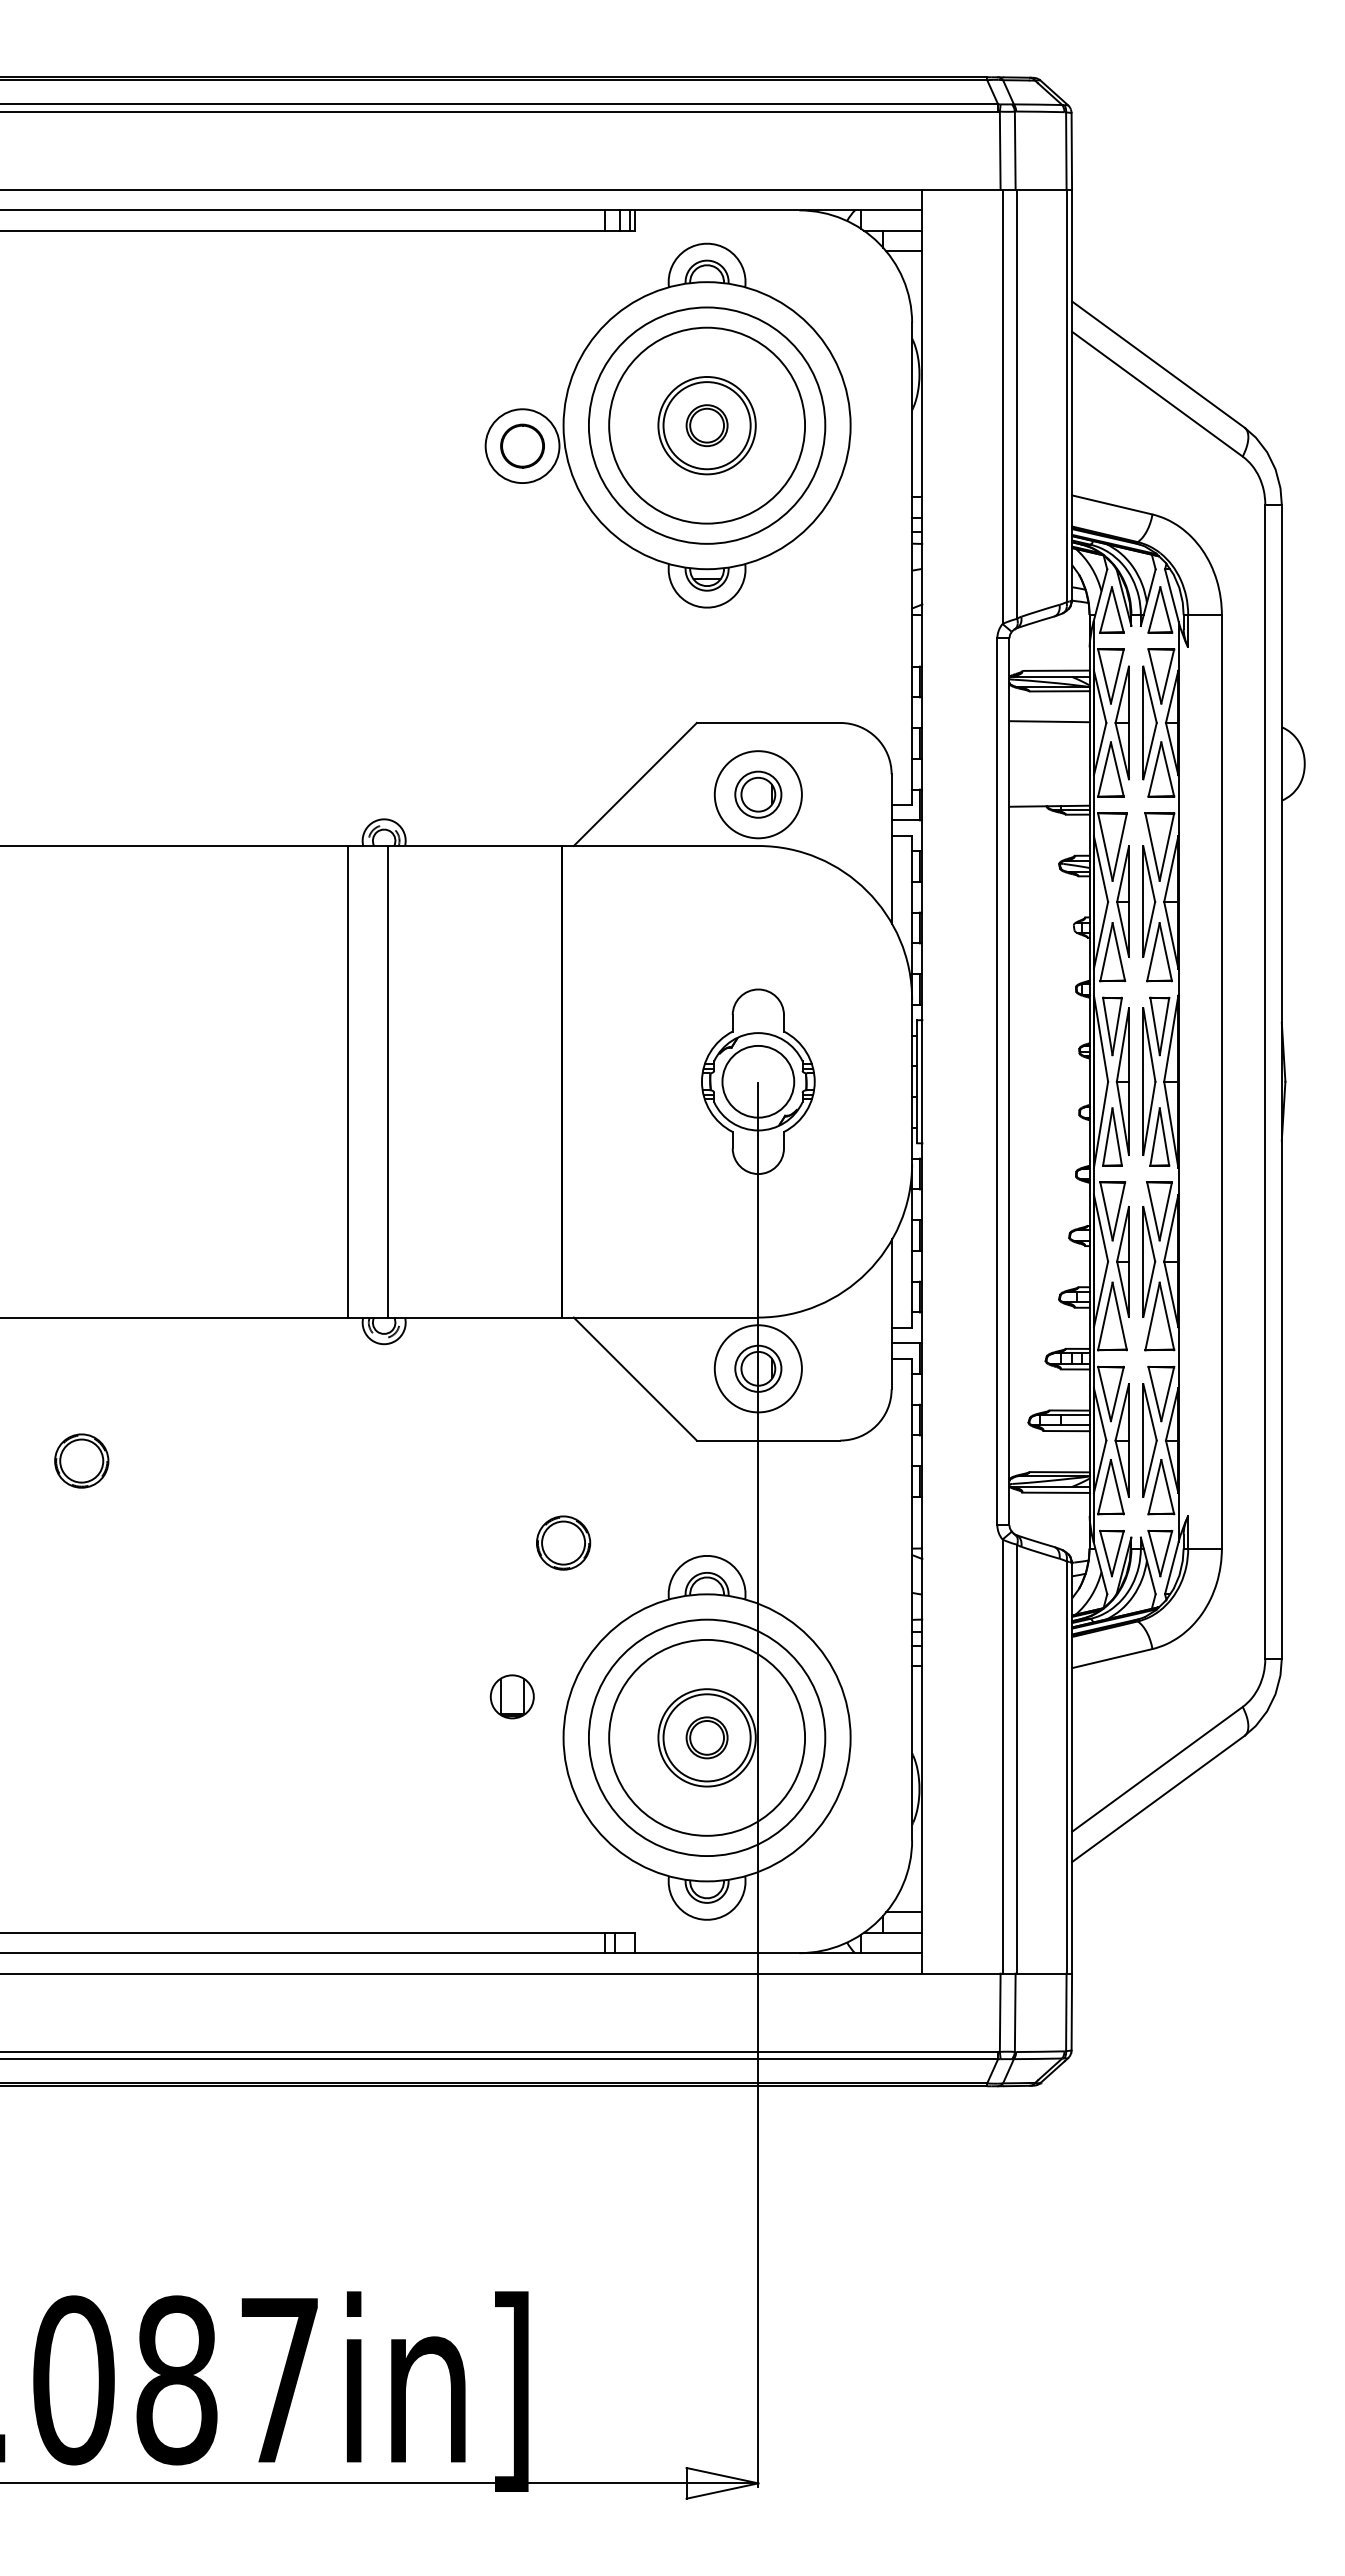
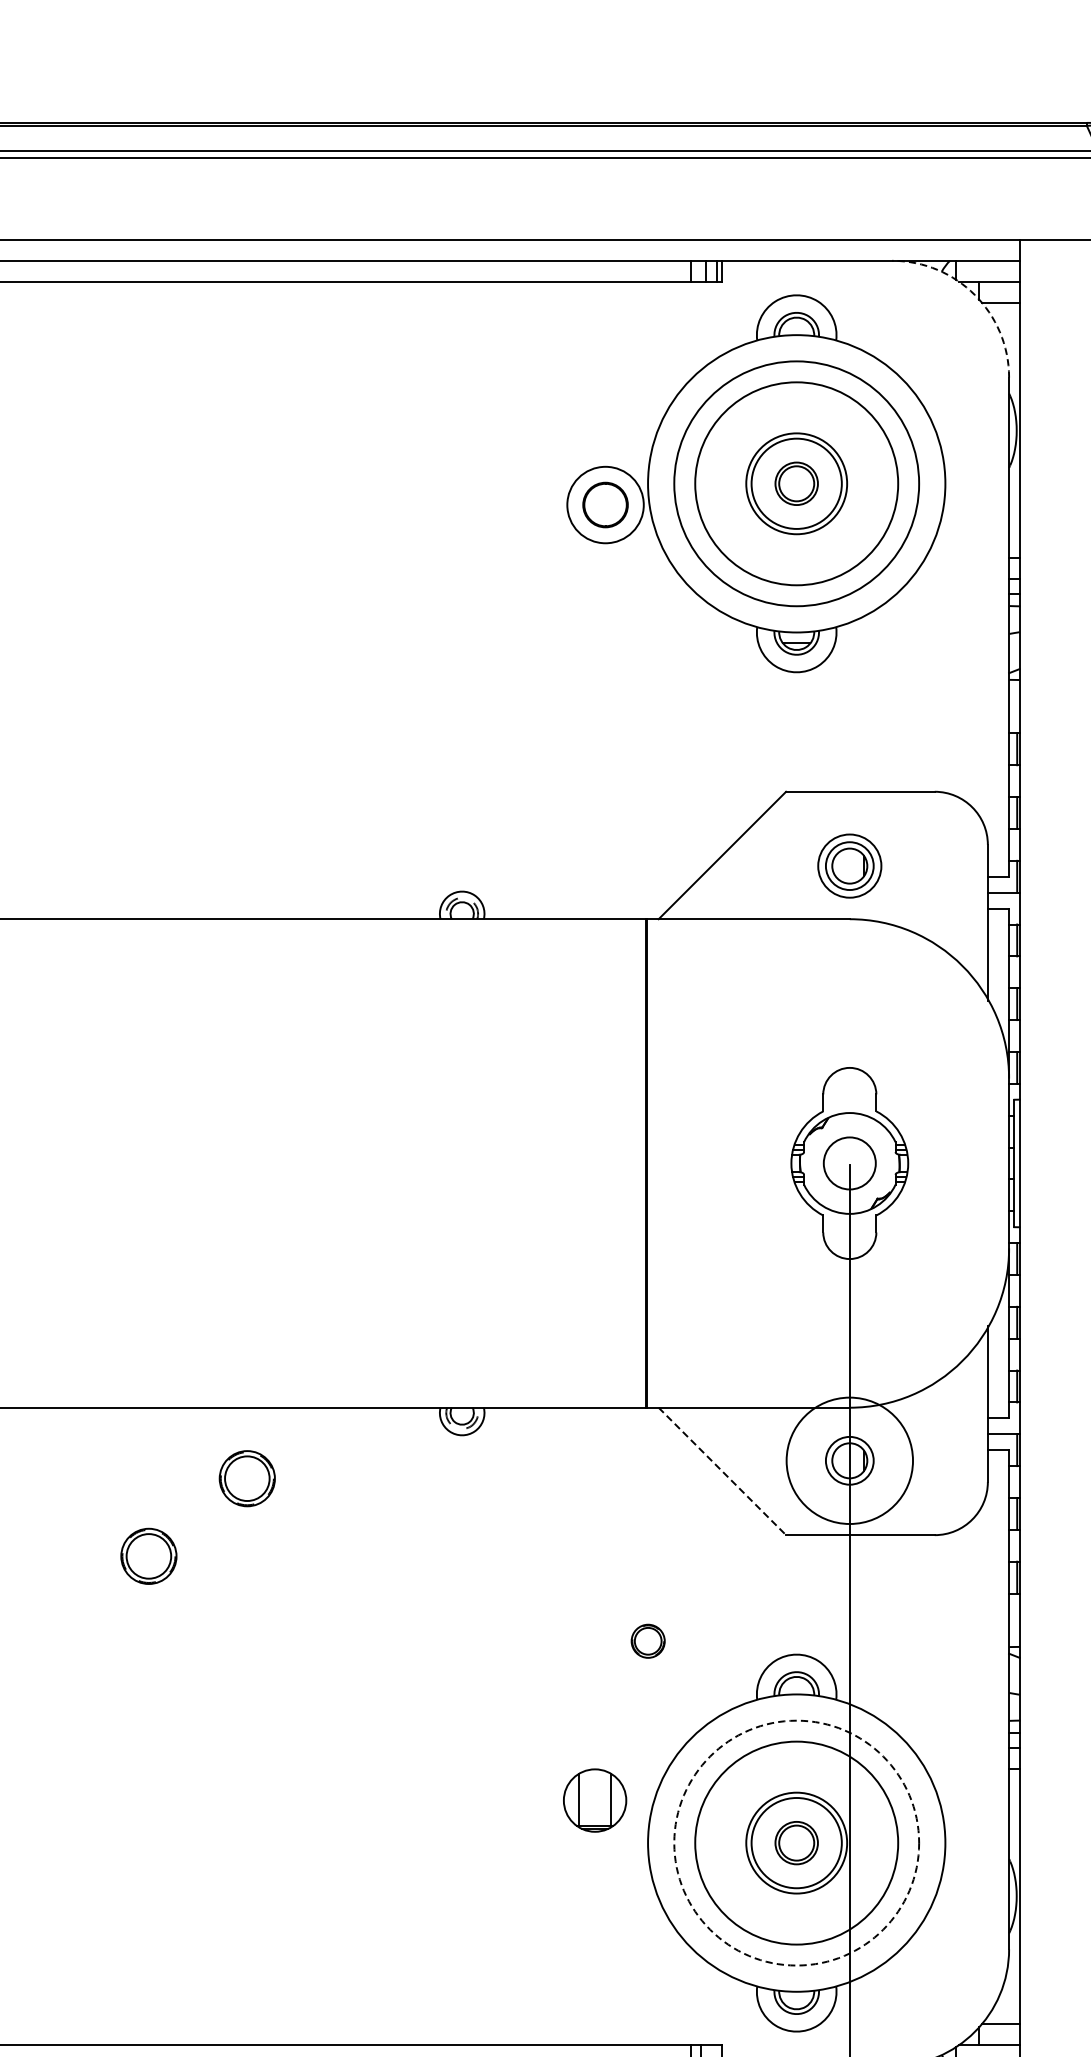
arc: (879, 243) -> (975, 295), solid -> dashed
circle: (757, 794) -> (848, 865), size x0.7
line: (347, 1081) -> (424, 1163), removed
line: (387, 1081) -> (465, 1163), removed
circle: (758, 1081) -> (849, 1163), size x0.7
circle: (757, 1368) -> (848, 1460), size x1.4
line: (635, 1379) -> (722, 1471), solid -> dashed
part: (176, 1385) -> (247, 1478), added
part: (563, 1542) -> (647, 1640), size x0.6
part: (511, 1696) -> (594, 1800), size x1.4
circle: (706, 1737) -> (796, 1842), solid -> dashed

